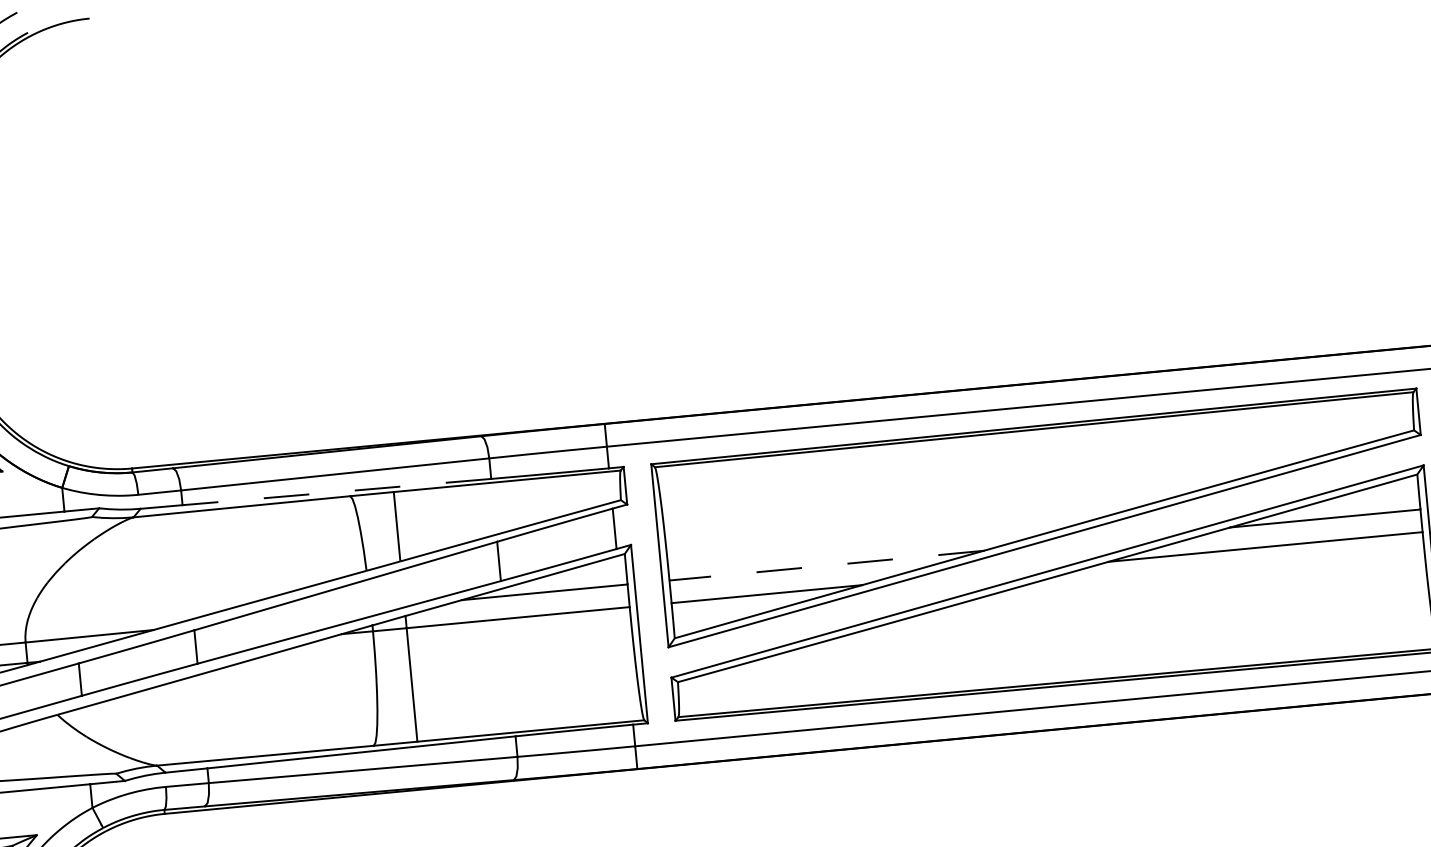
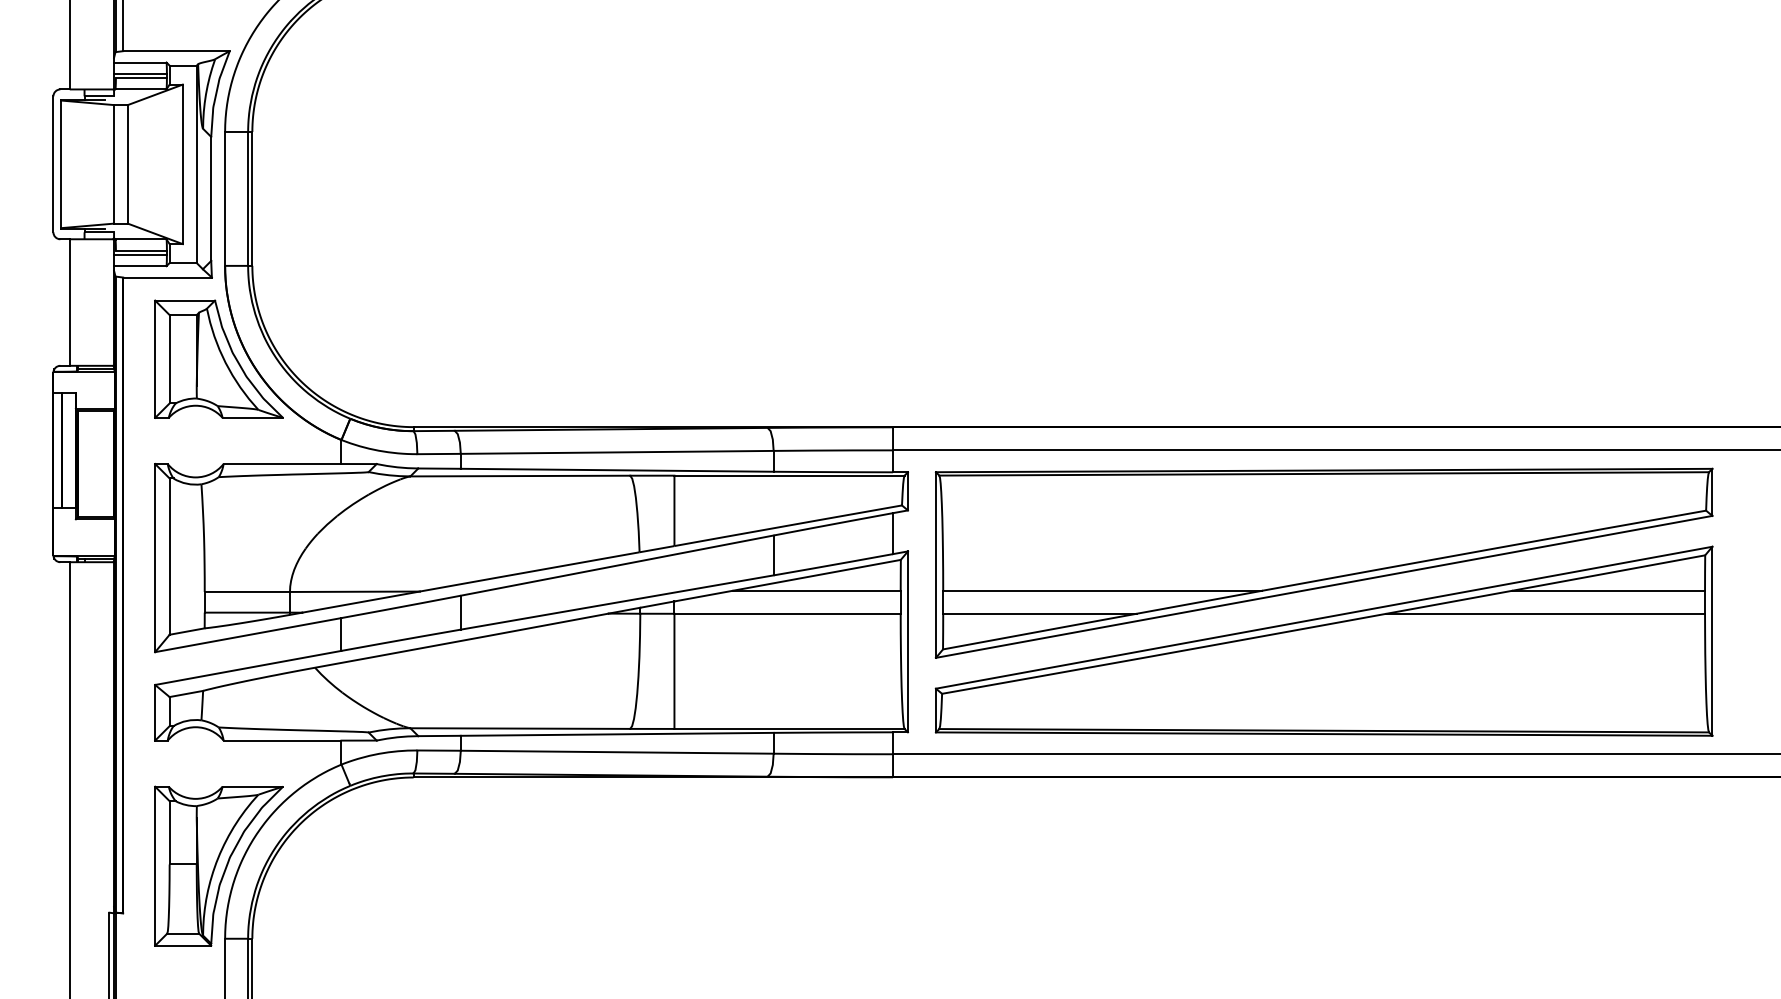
line: (336, 492) -> (616, 470), dashed -> solid
line: (826, 565) -> (1102, 590), dashed -> solid

